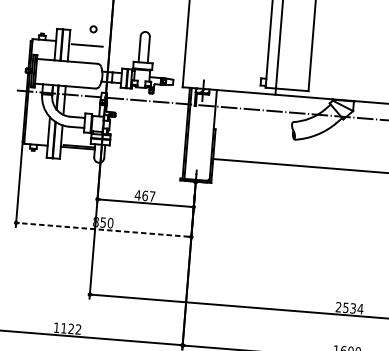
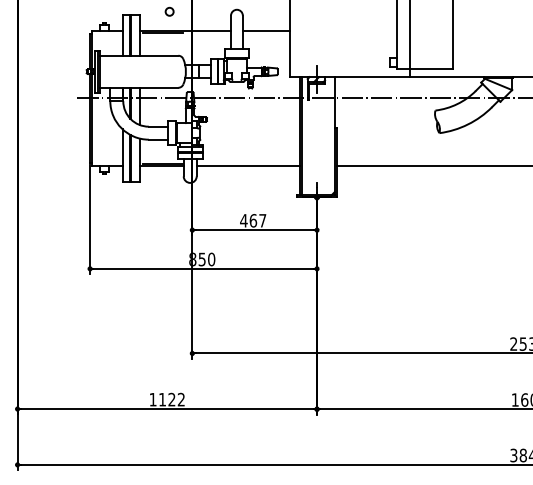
line: (104, 44) -> (185, 30), added
line: (167, 49) -> (266, 30), added
line: (144, 153) -> (247, 166), added
line: (103, 229) -> (203, 268), dashed -> solid

